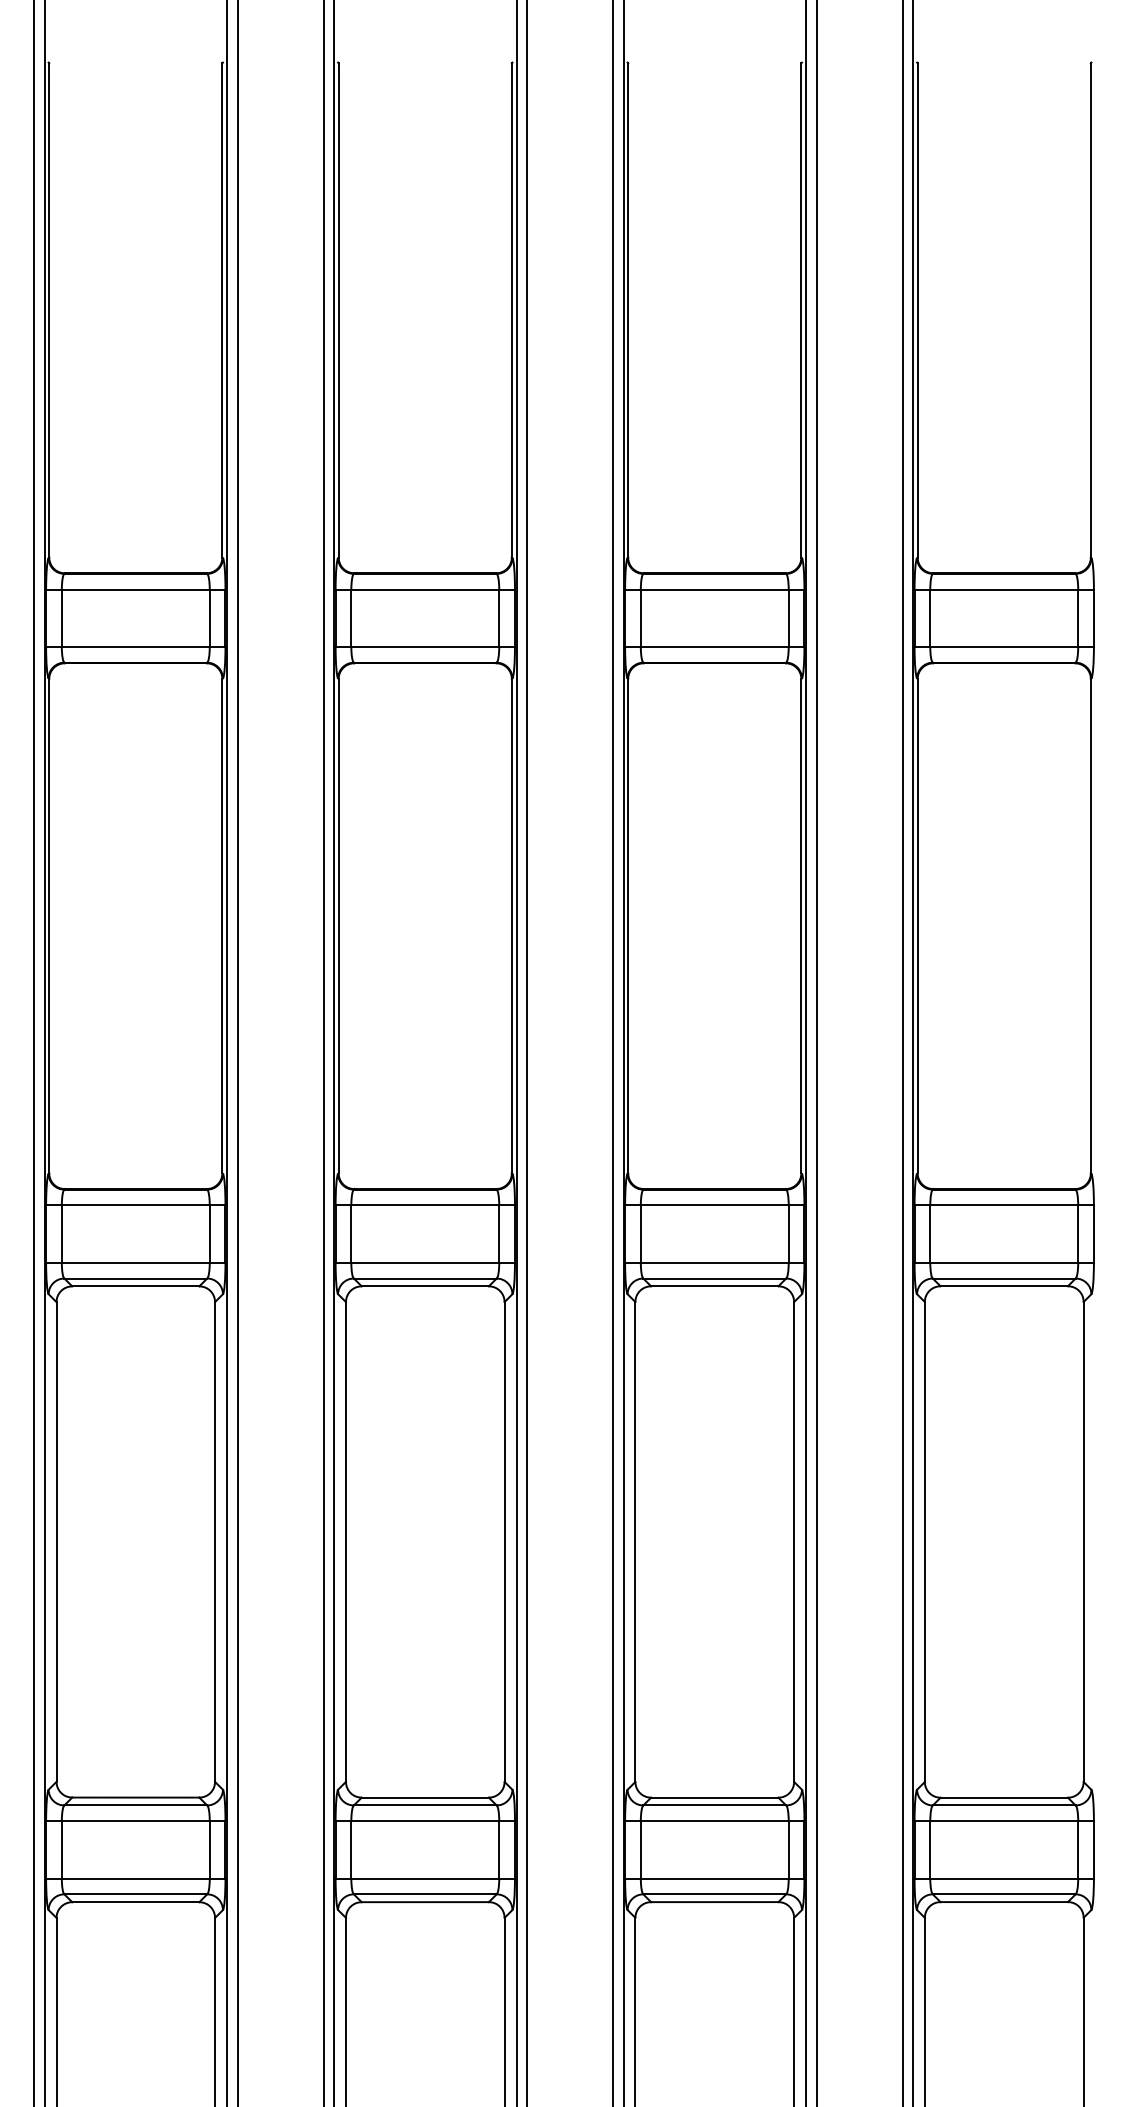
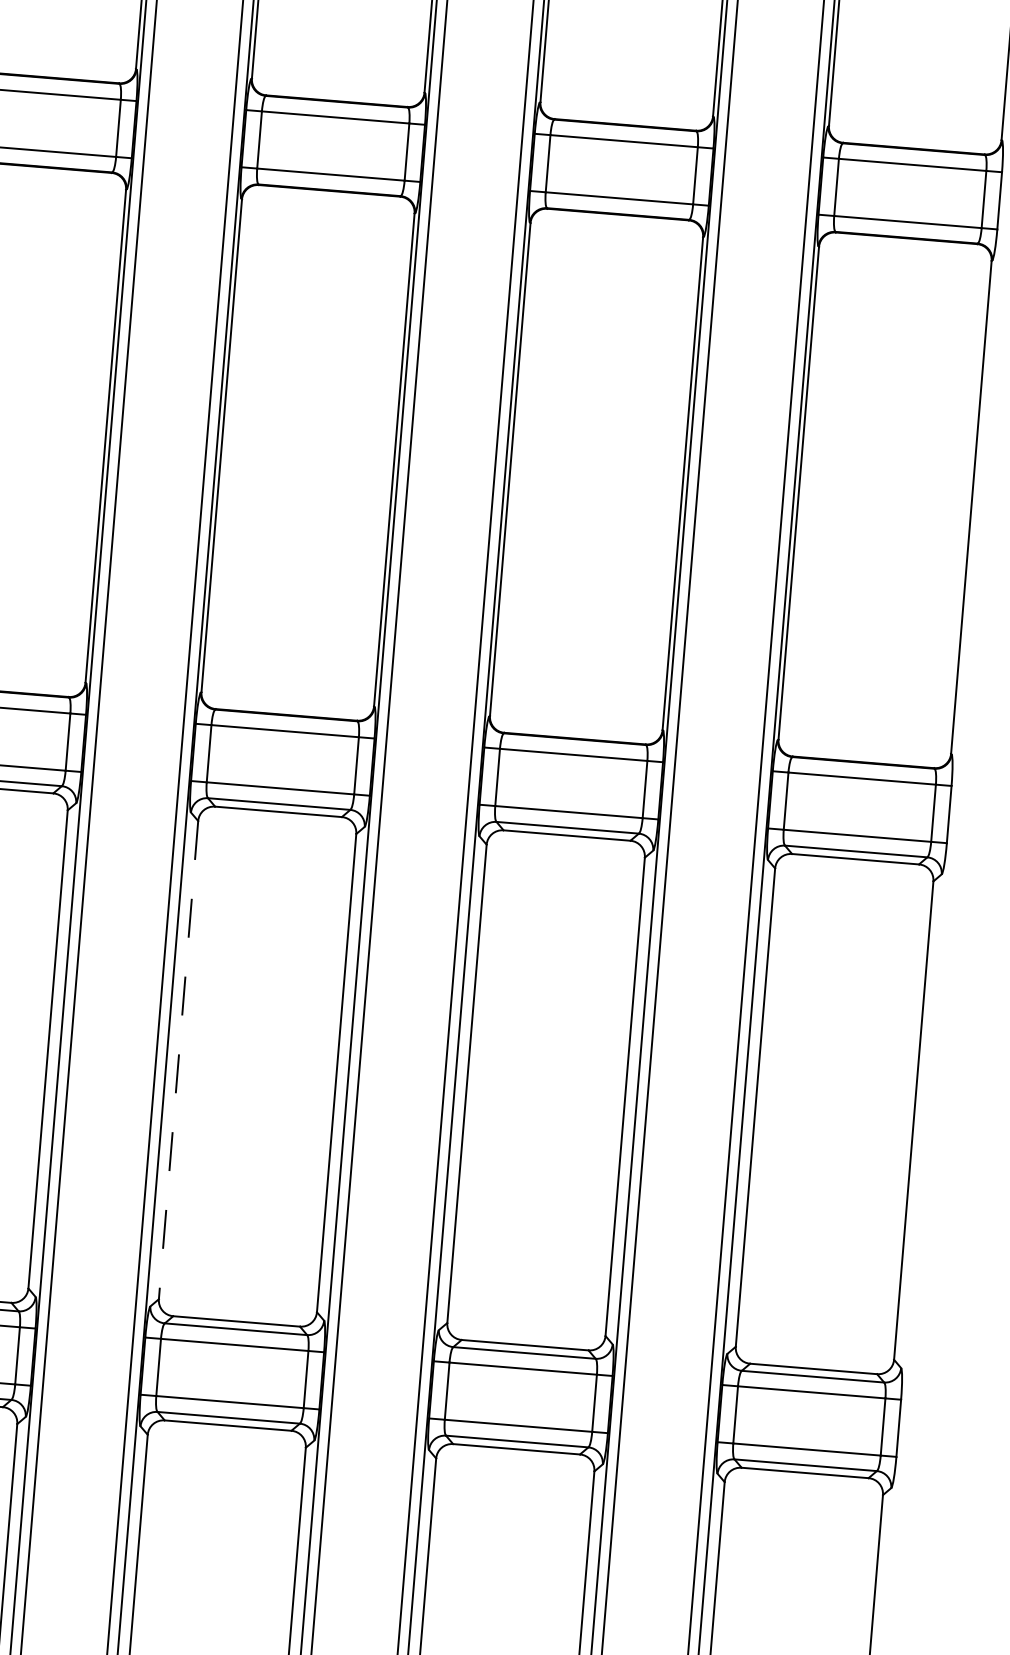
line: (345, 1541) -> (178, 1059), solid -> dashed

